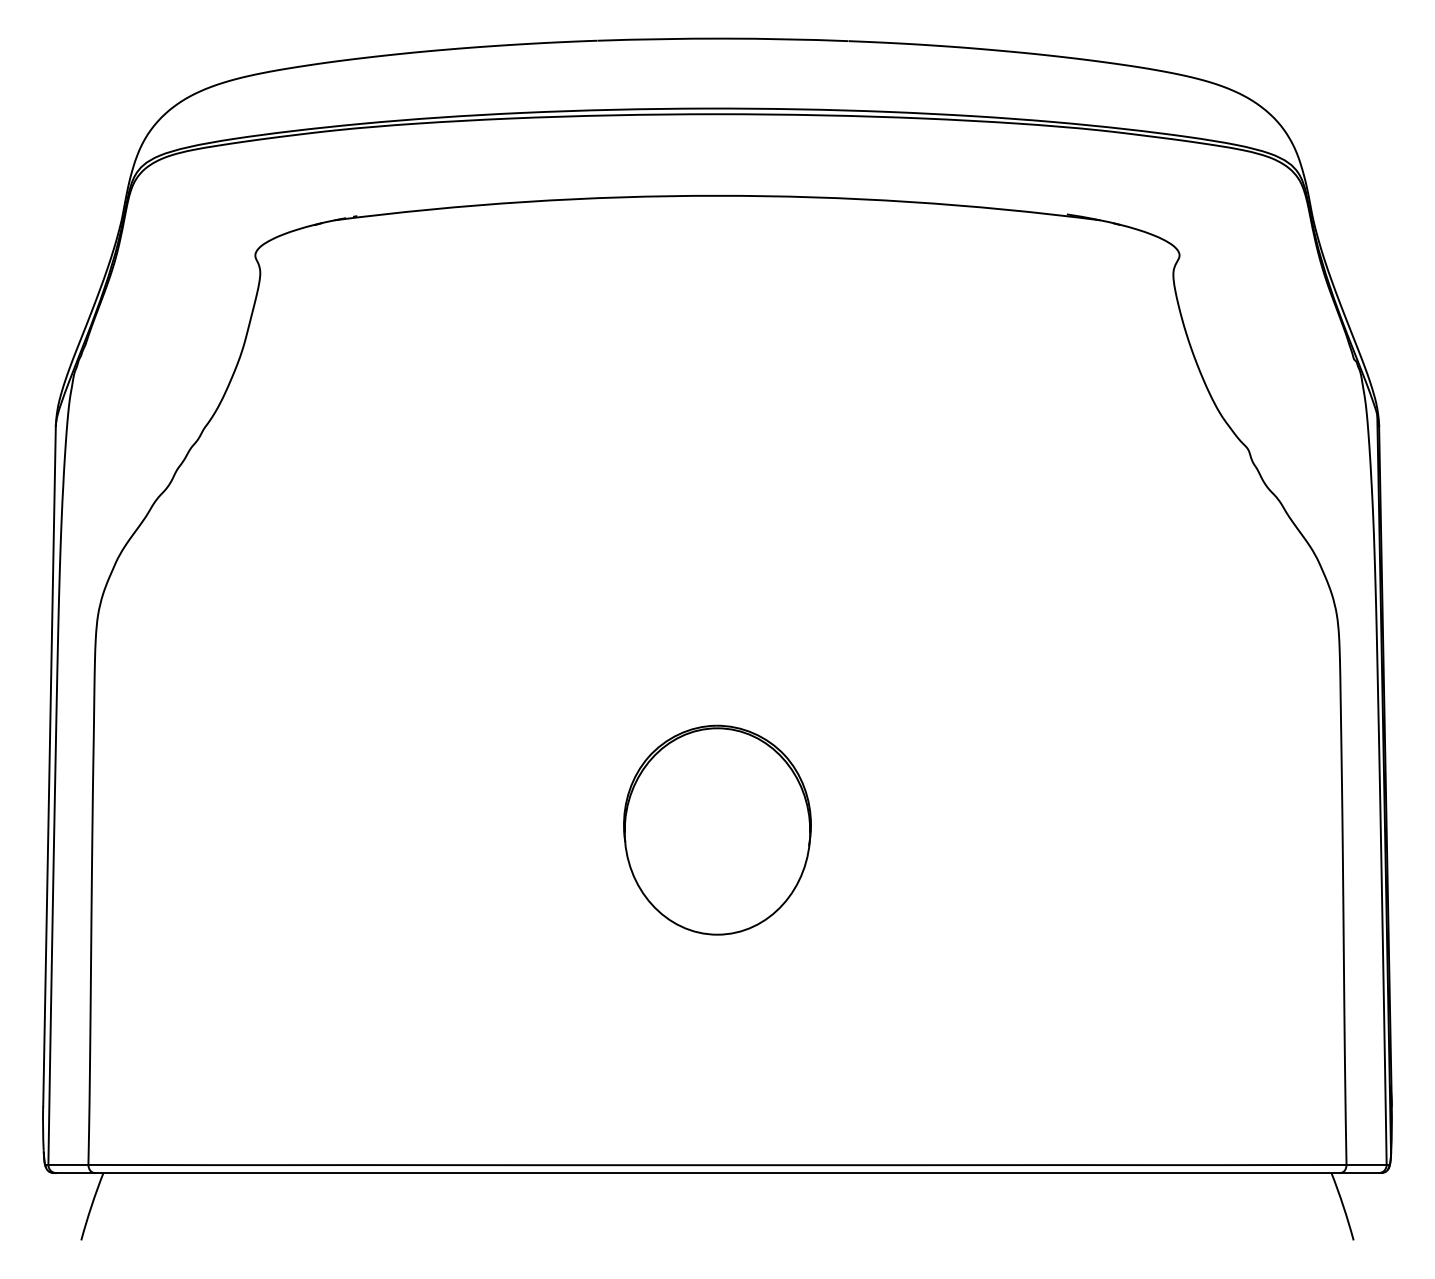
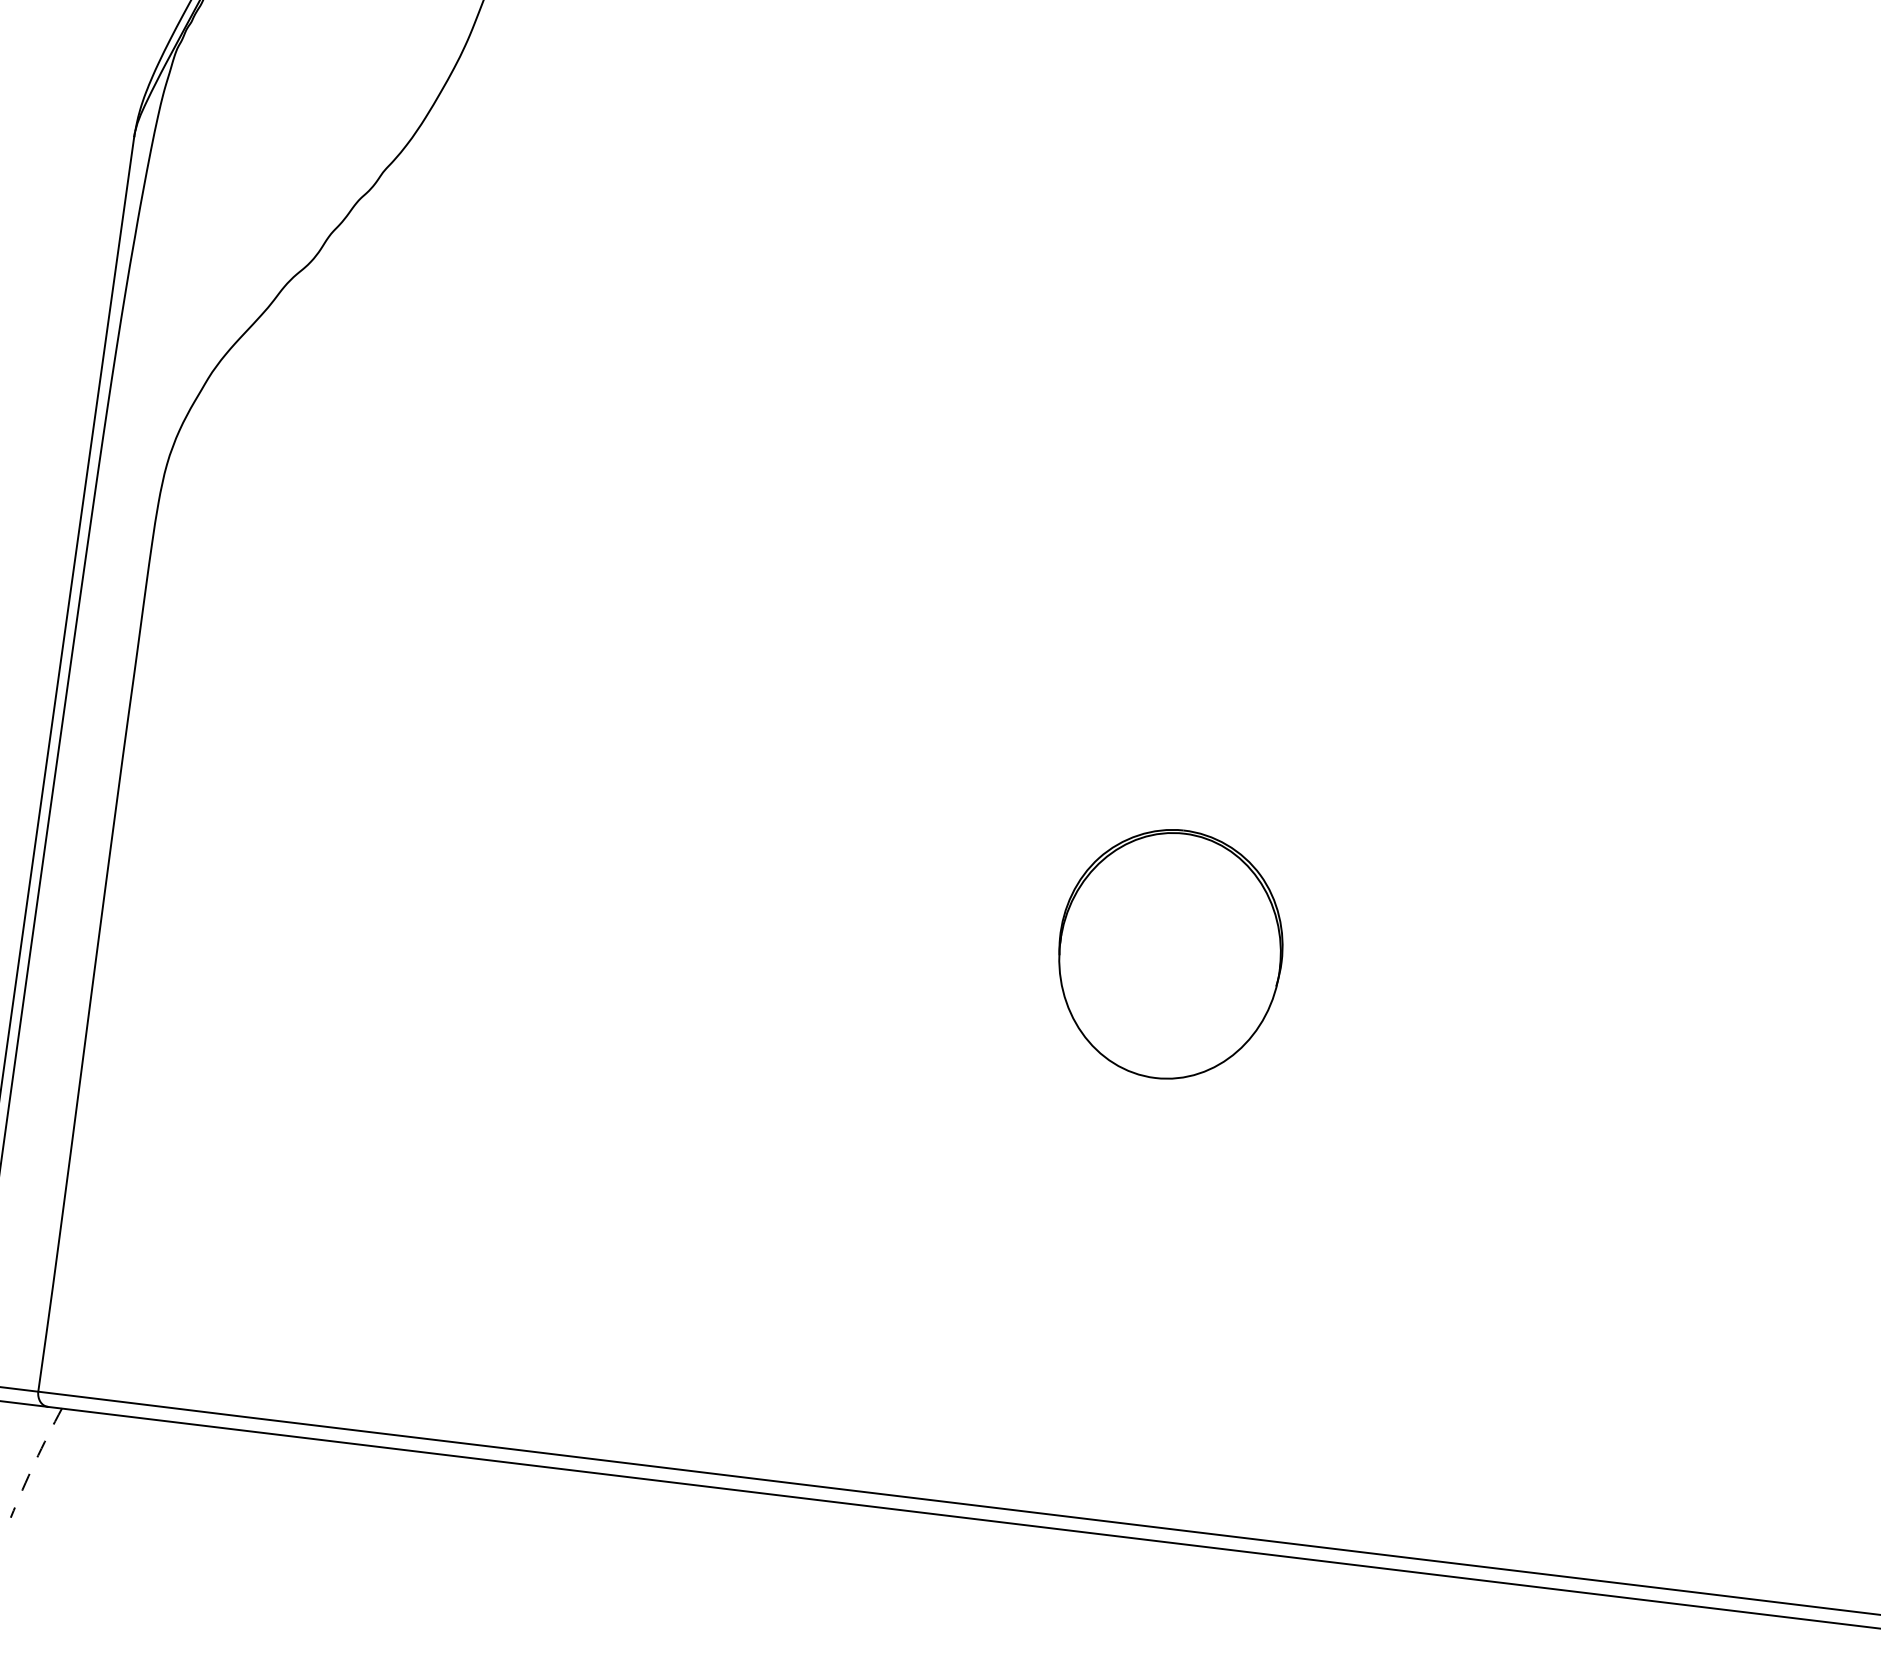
part: (717, 829) -> (1170, 953), size x0.7
arc: (91, 1206) -> (34, 1462), solid -> dashed

